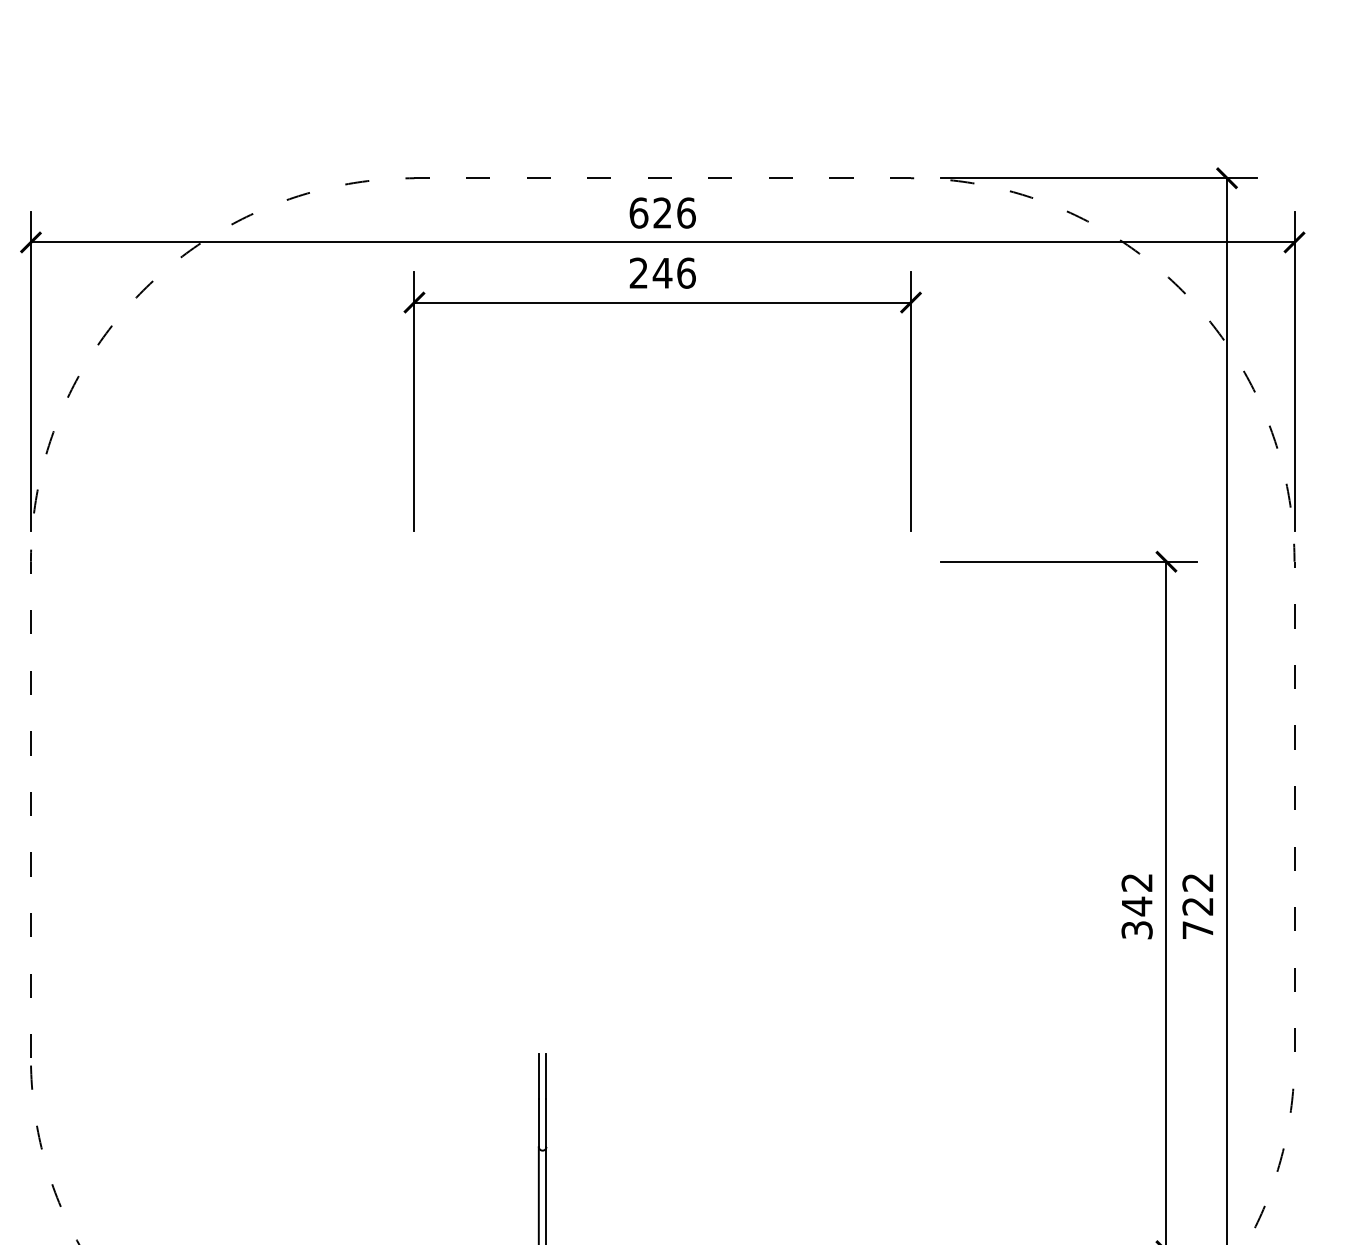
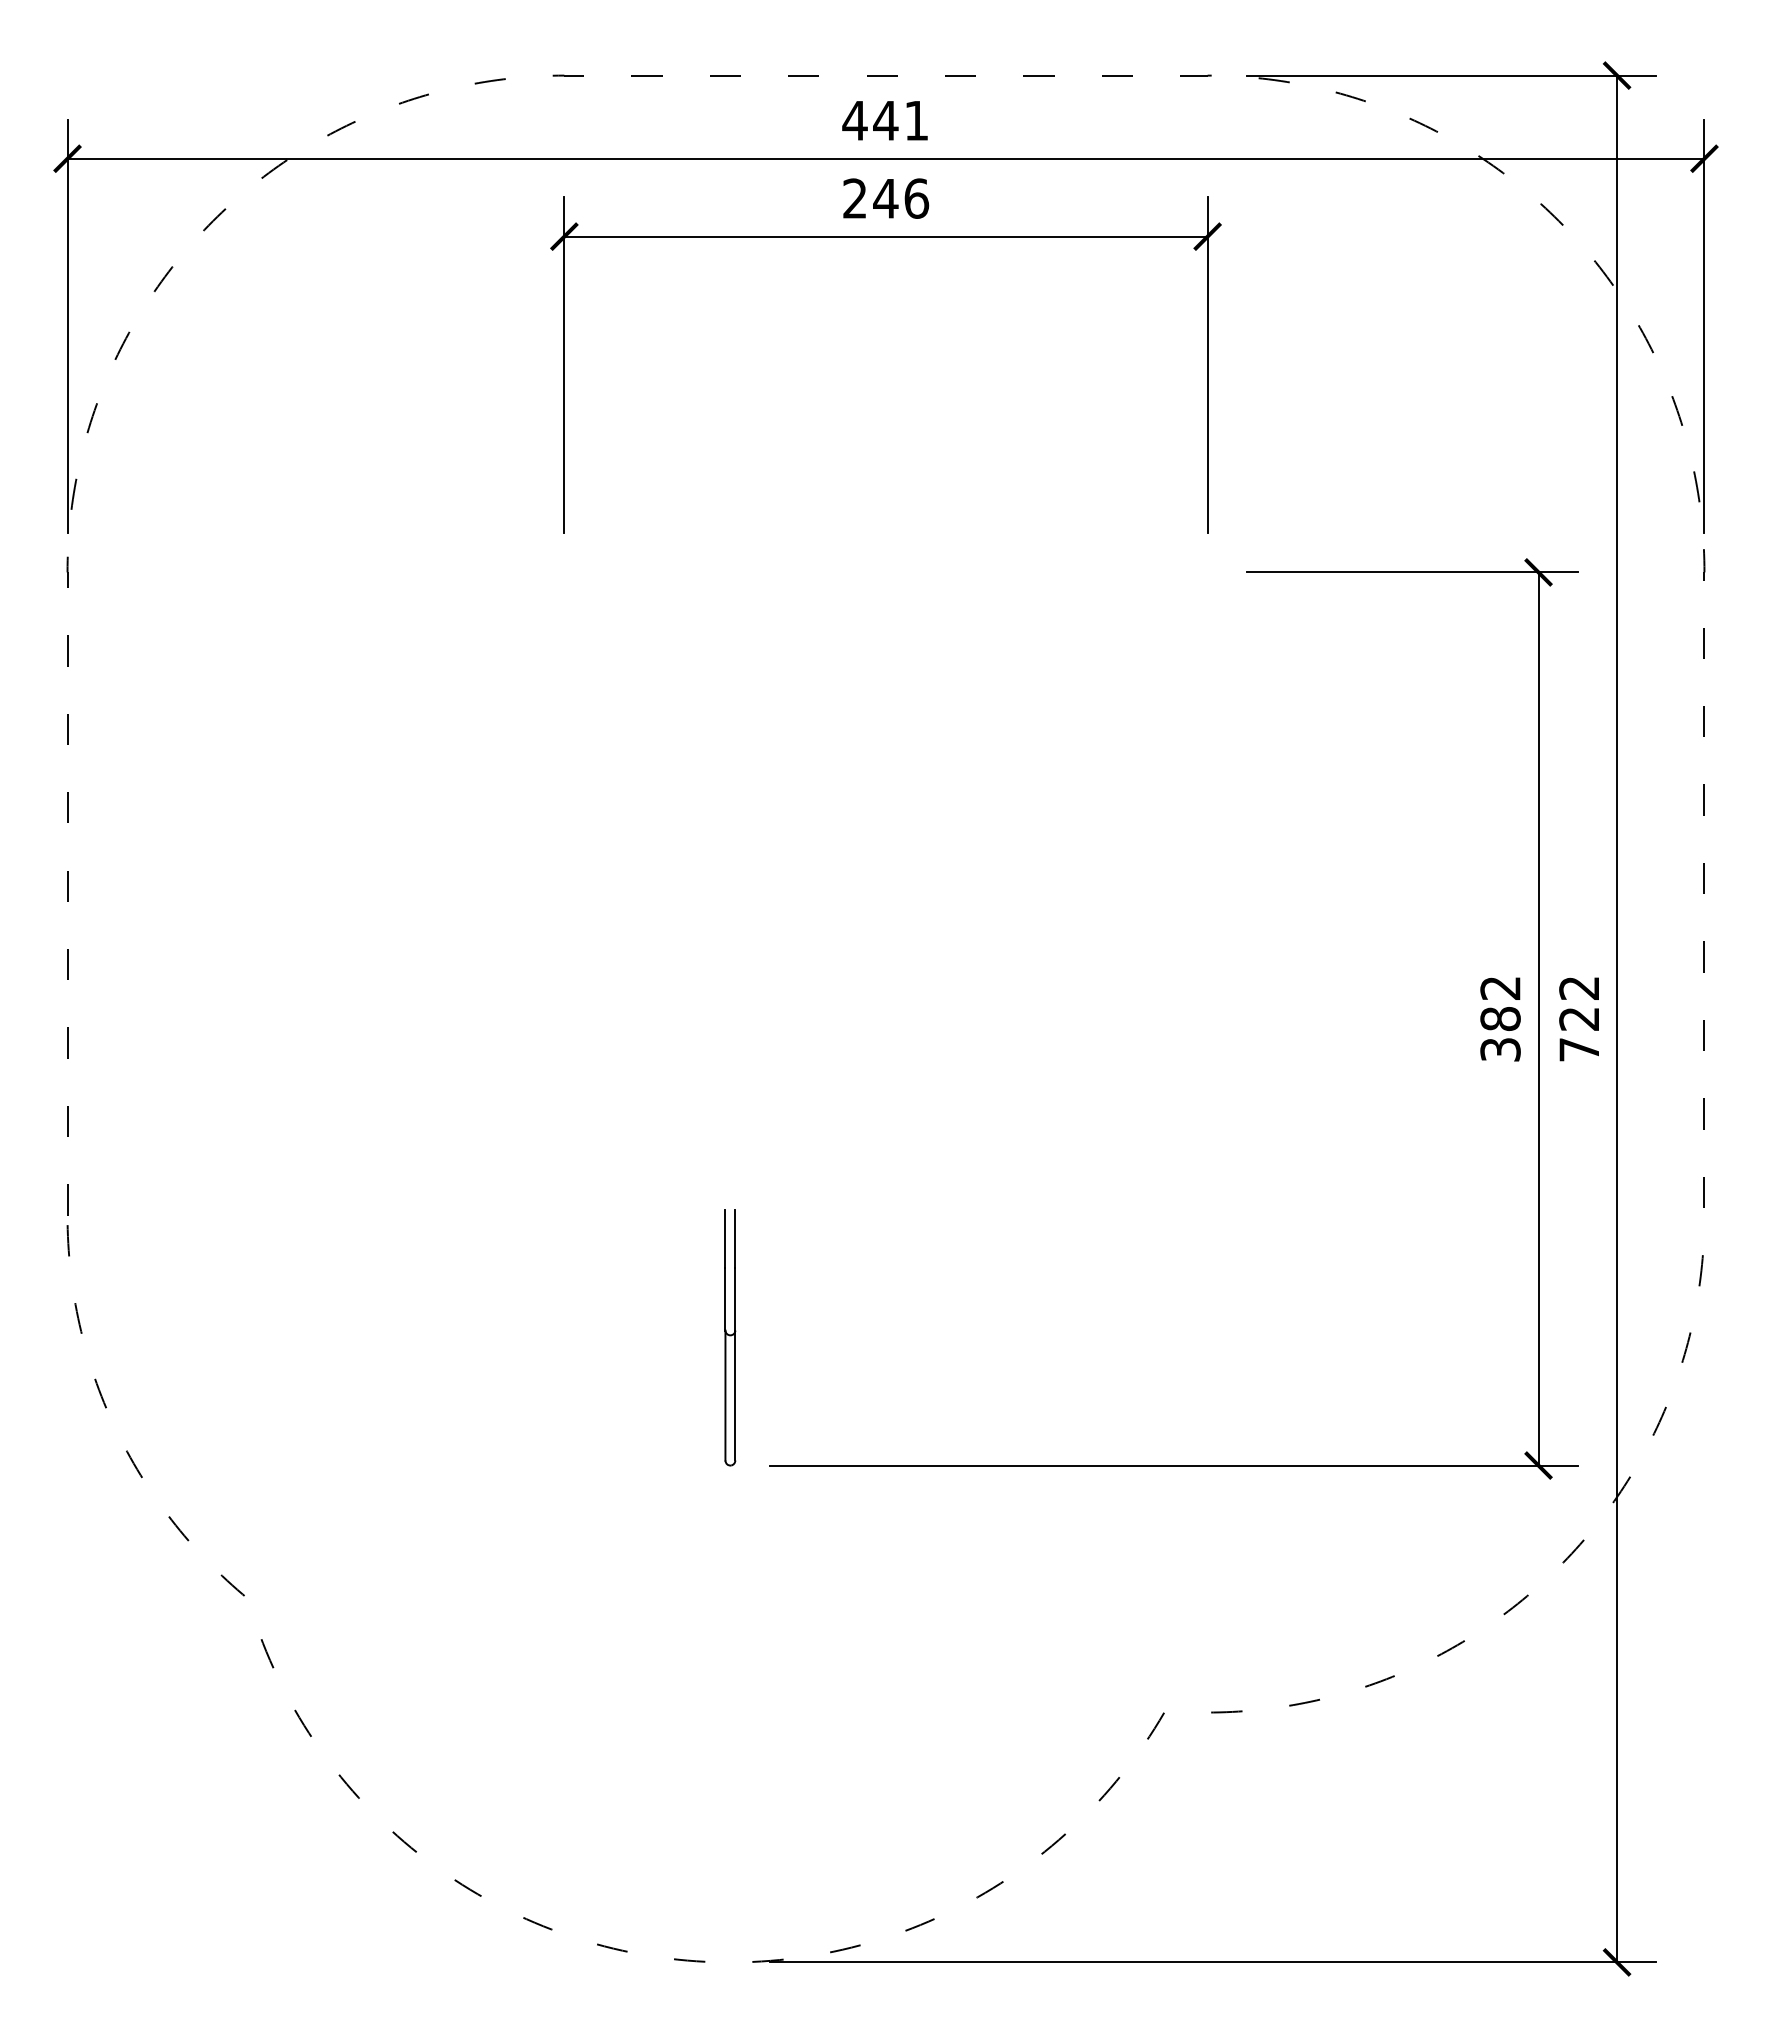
text: (662, 212) -> (885, 120), 626 -> 441
text: (1137, 906) -> (1500, 1018), 342 -> 382

